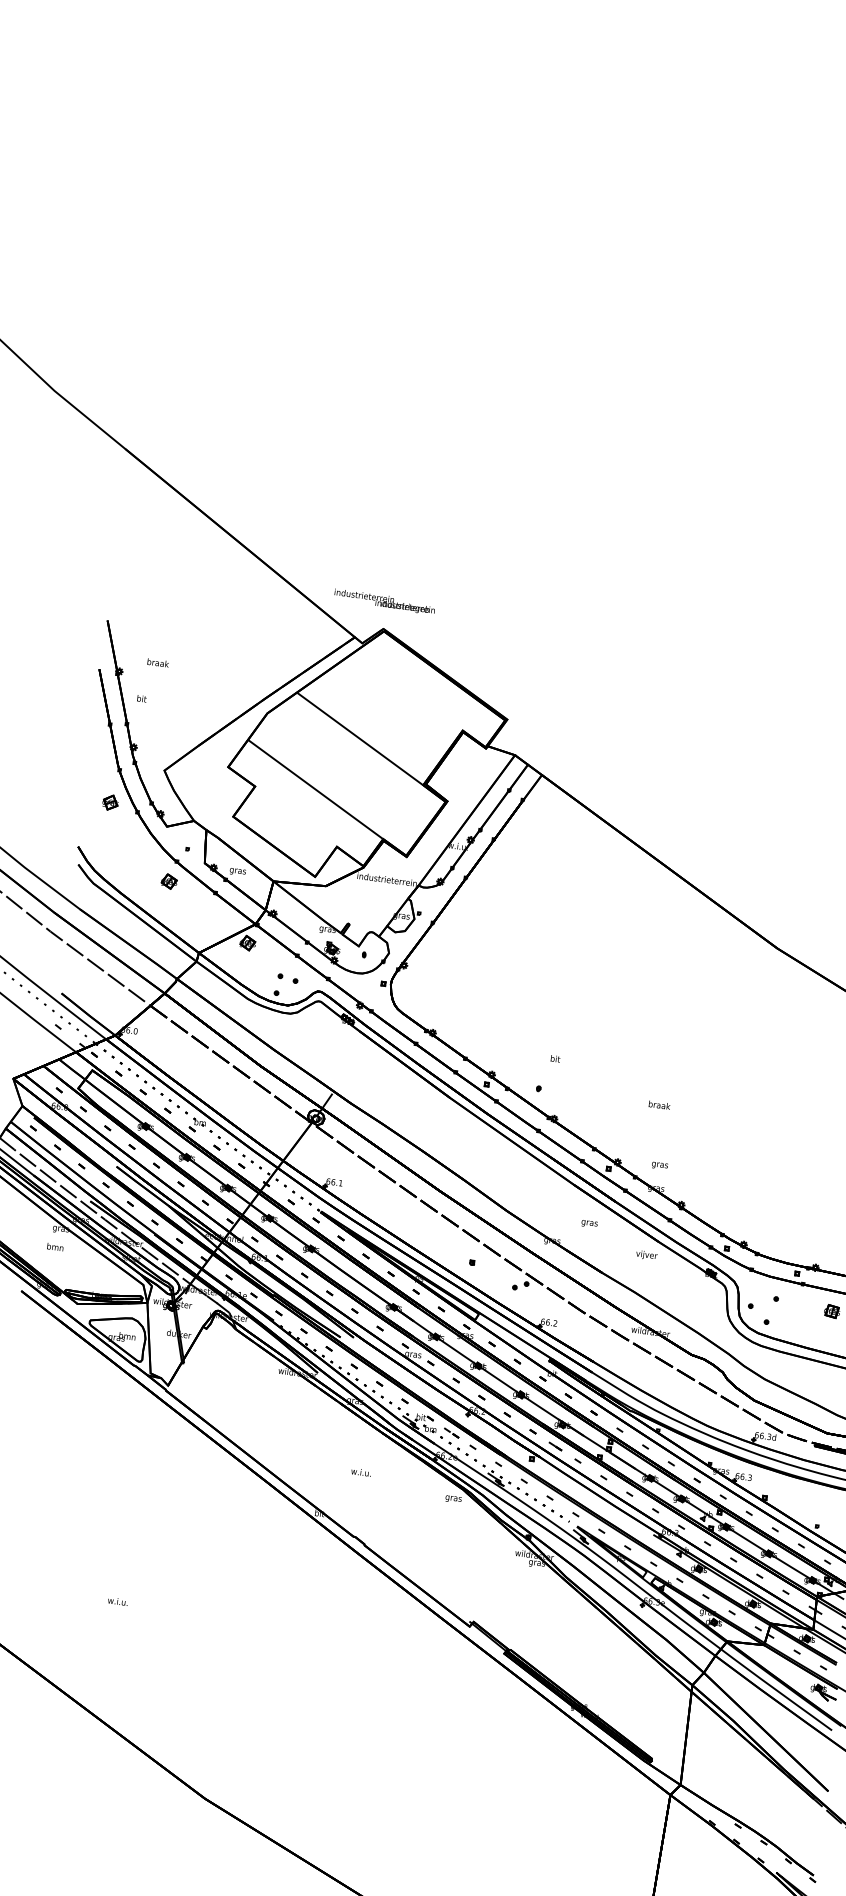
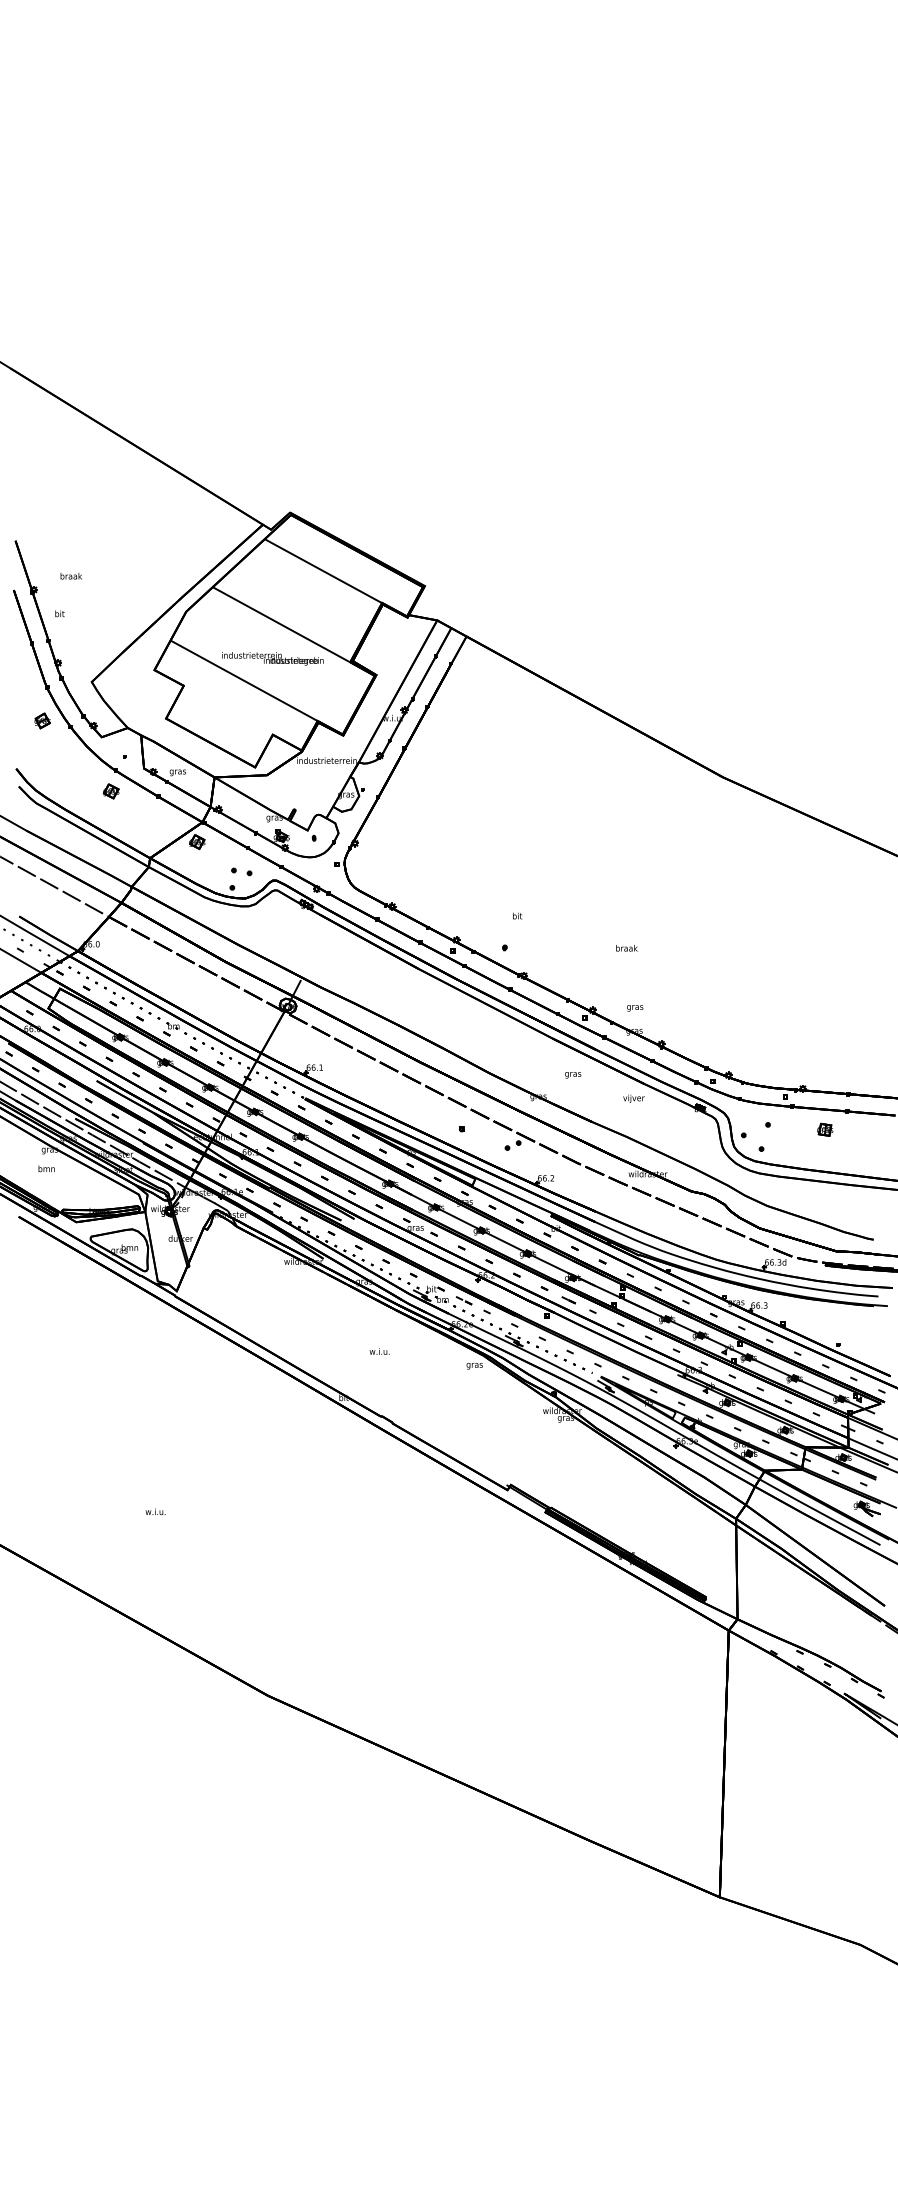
text: (384, 601) -> (272, 658), moved
line: (408, 690) -> (323, 570), added

